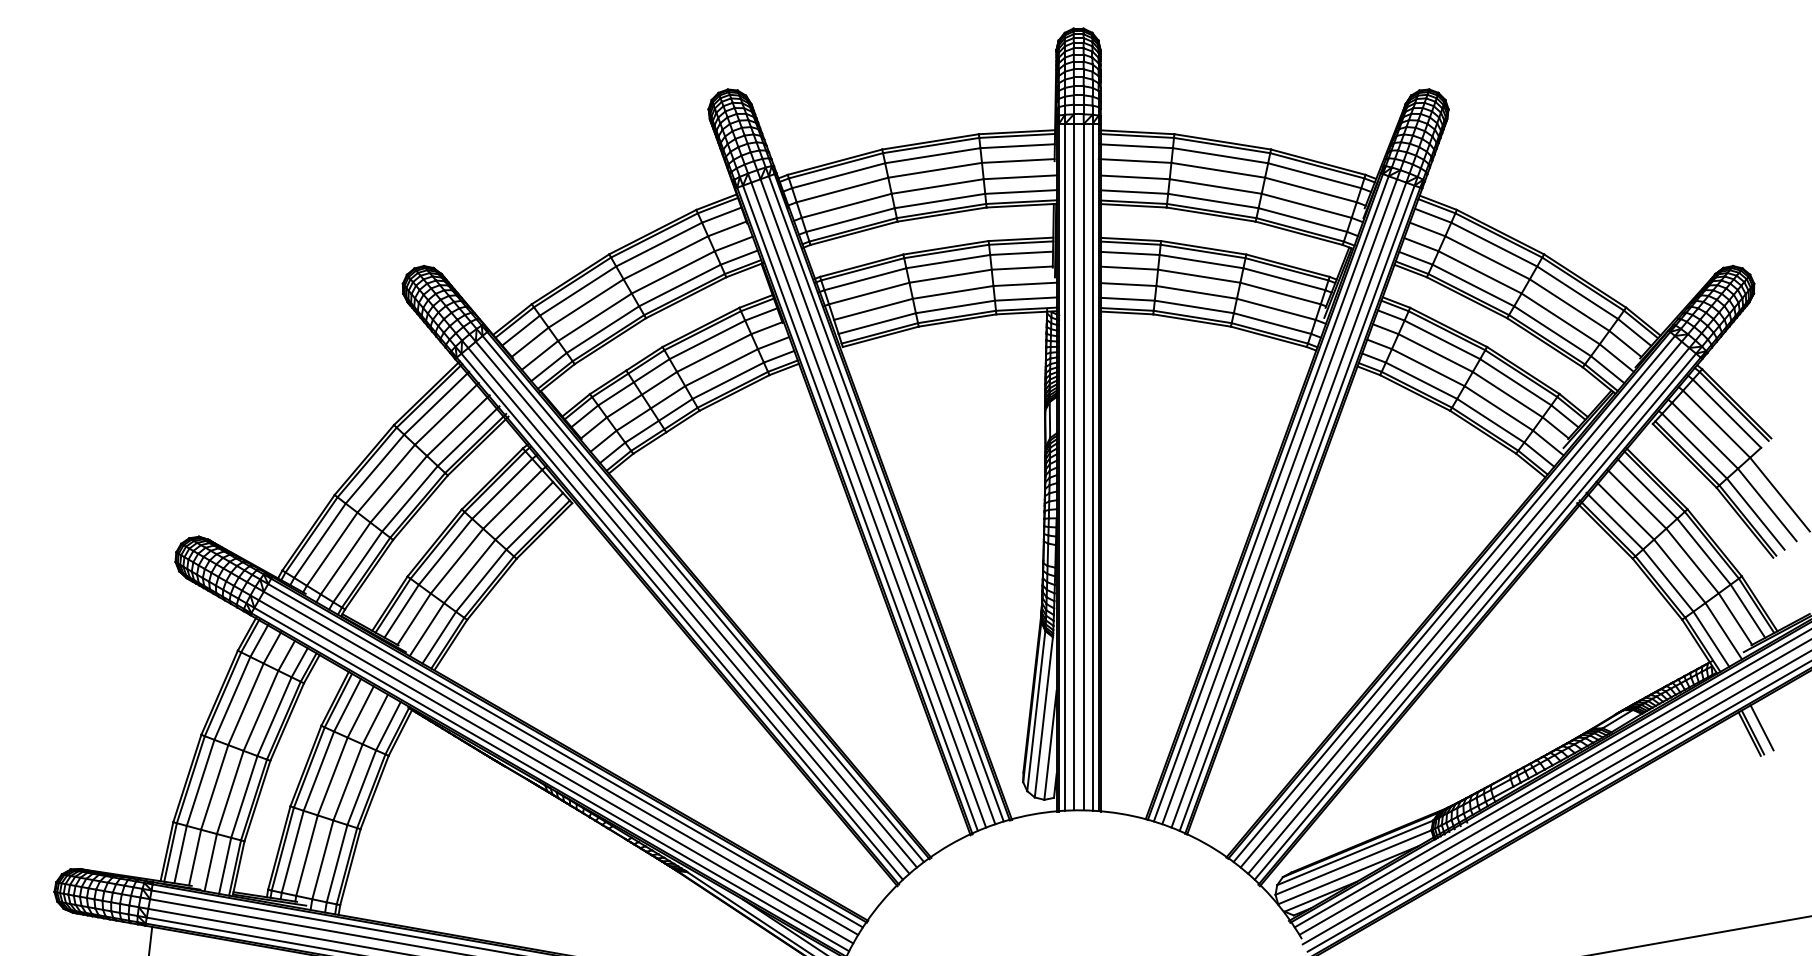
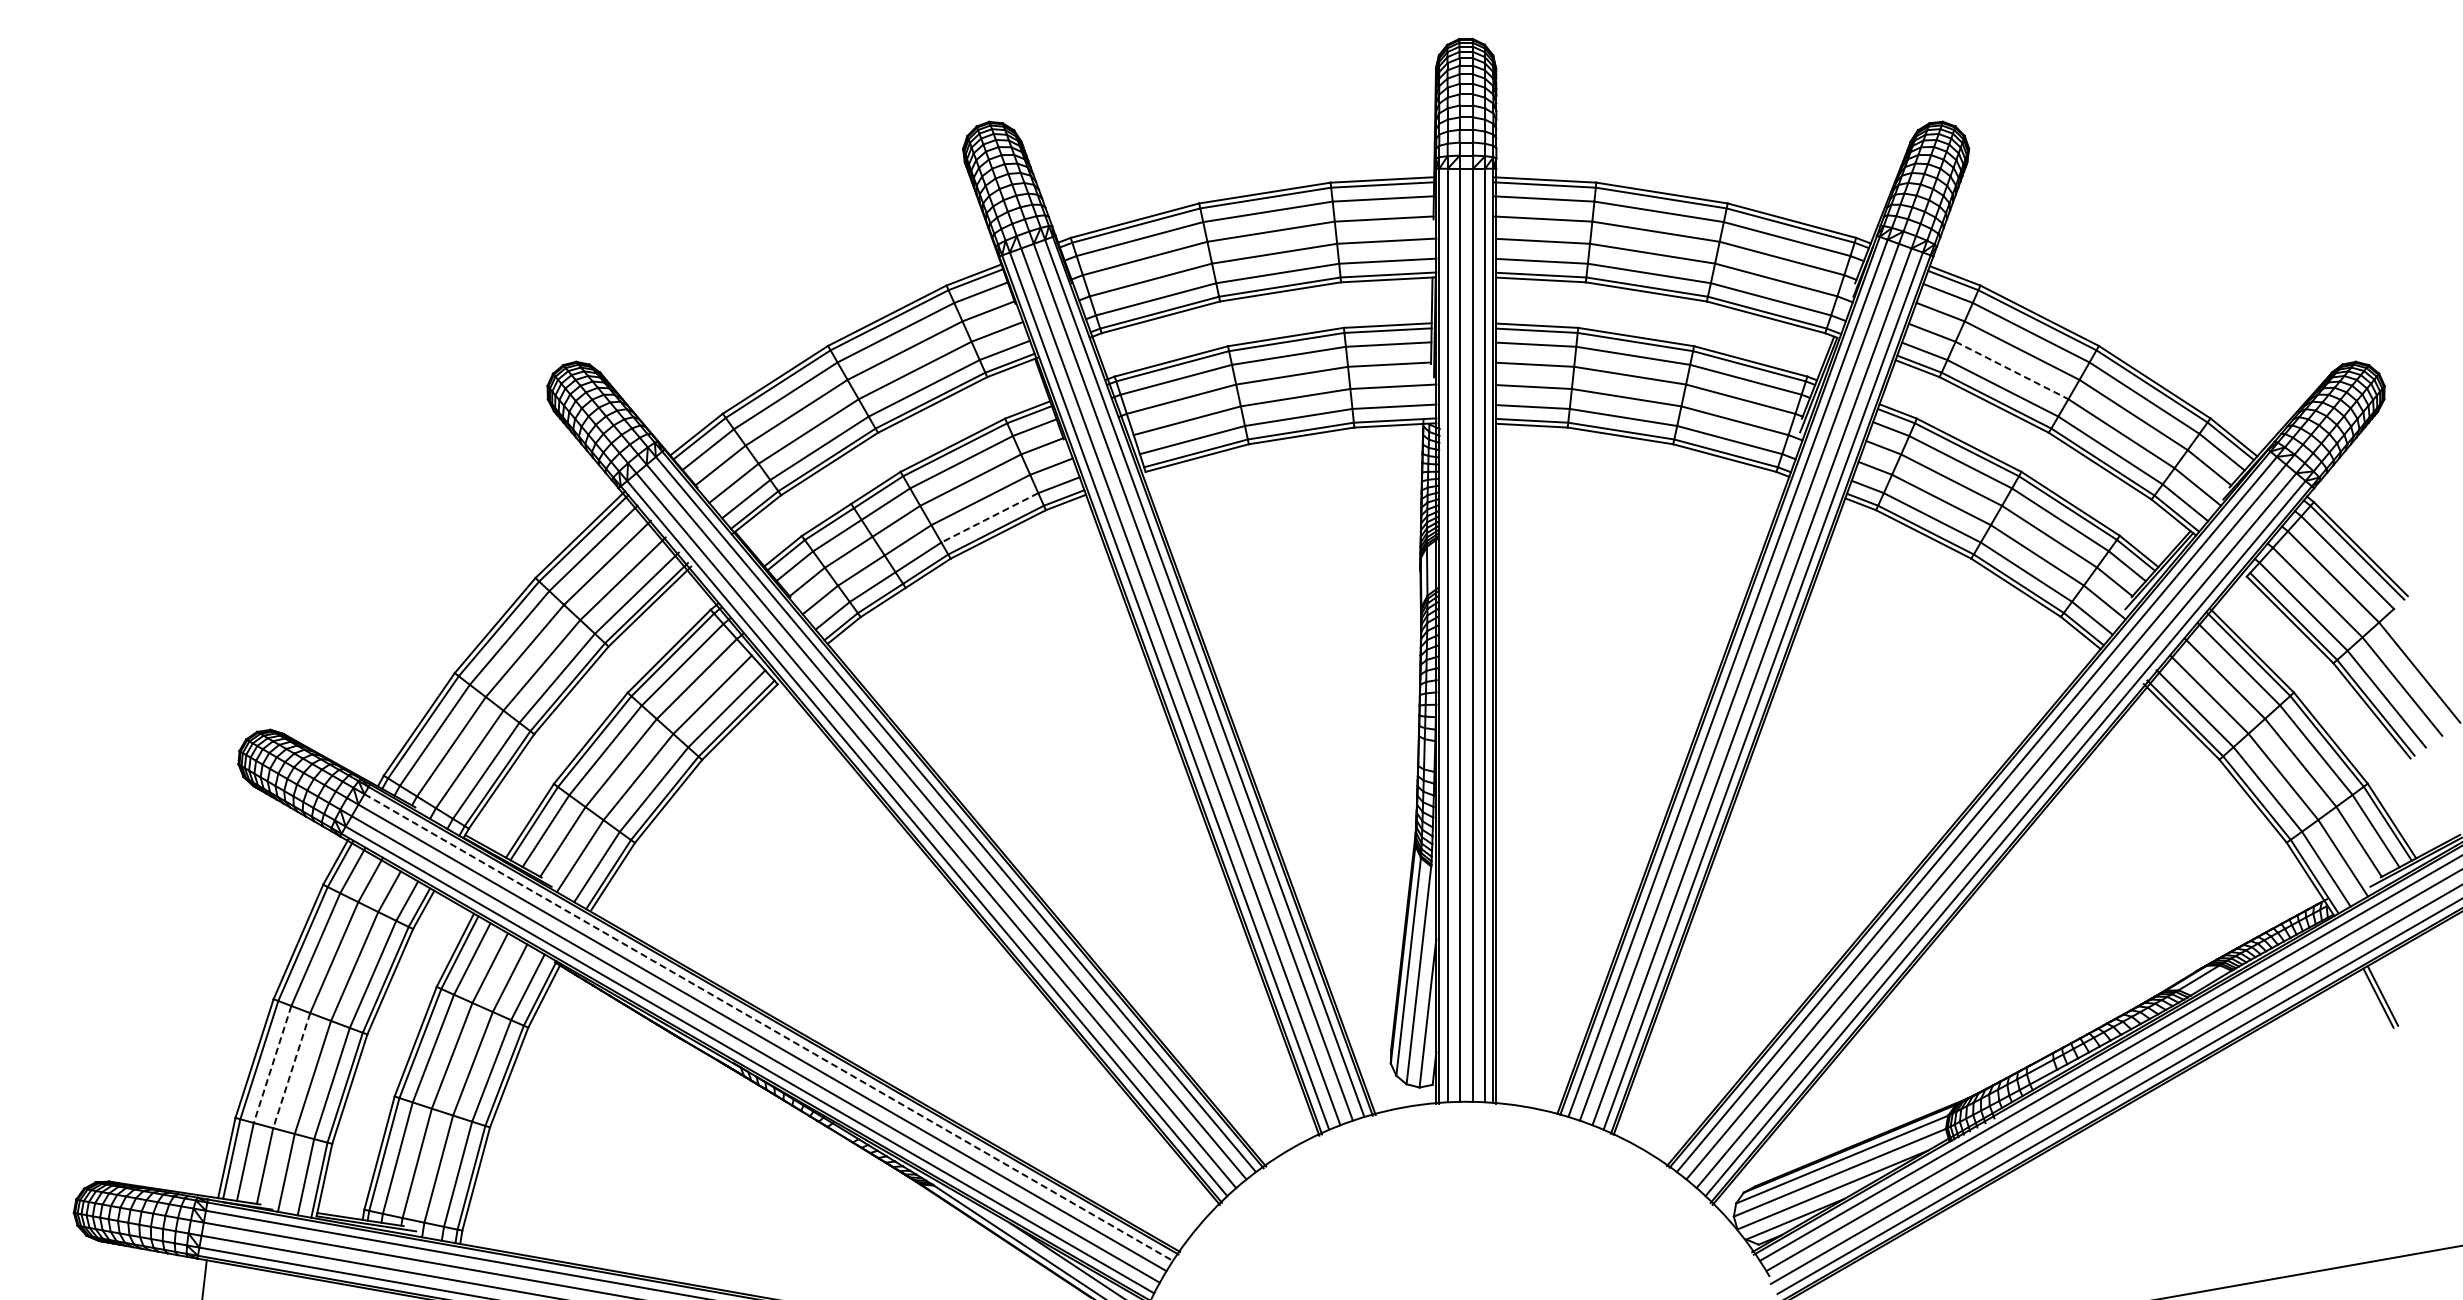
line: (1480, 272) -> (2012, 370), solid -> dashed
line: (727, 381) -> (989, 518), solid -> dashed
line: (1761, 727) -> (2394, 989), removed
line: (565, 755) -> (768, 1027), solid -> dashed
line: (200, 782) -> (272, 1064), solid -> dashed
line: (214, 788) -> (291, 1071), solid -> dashed

